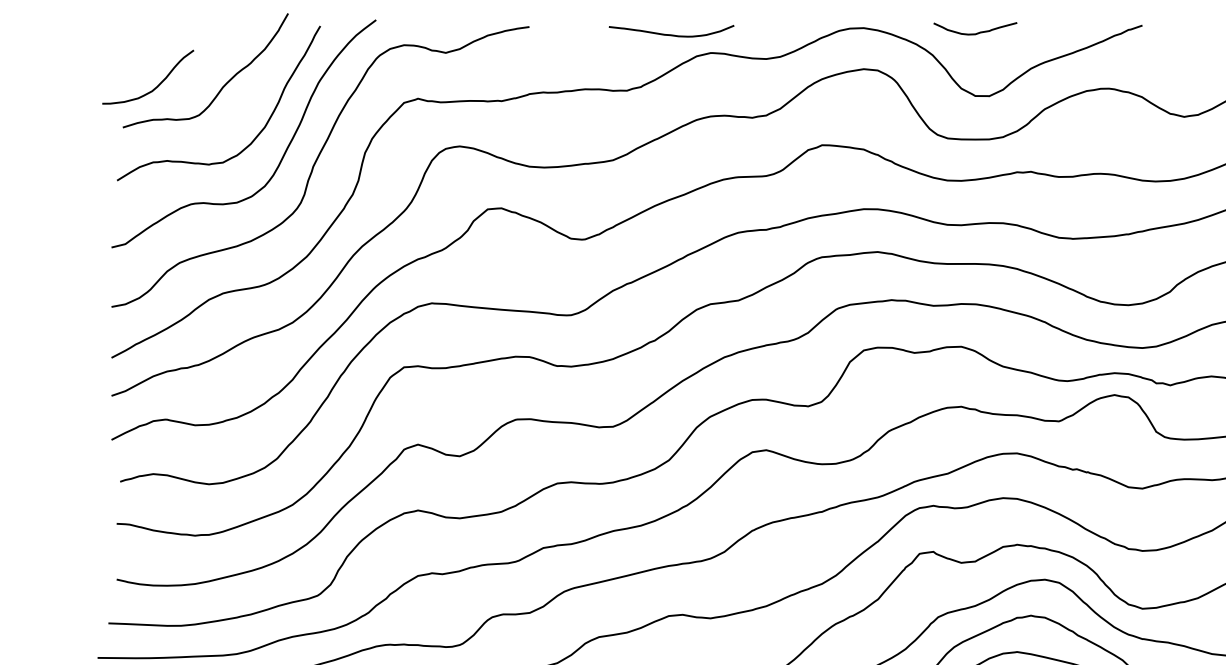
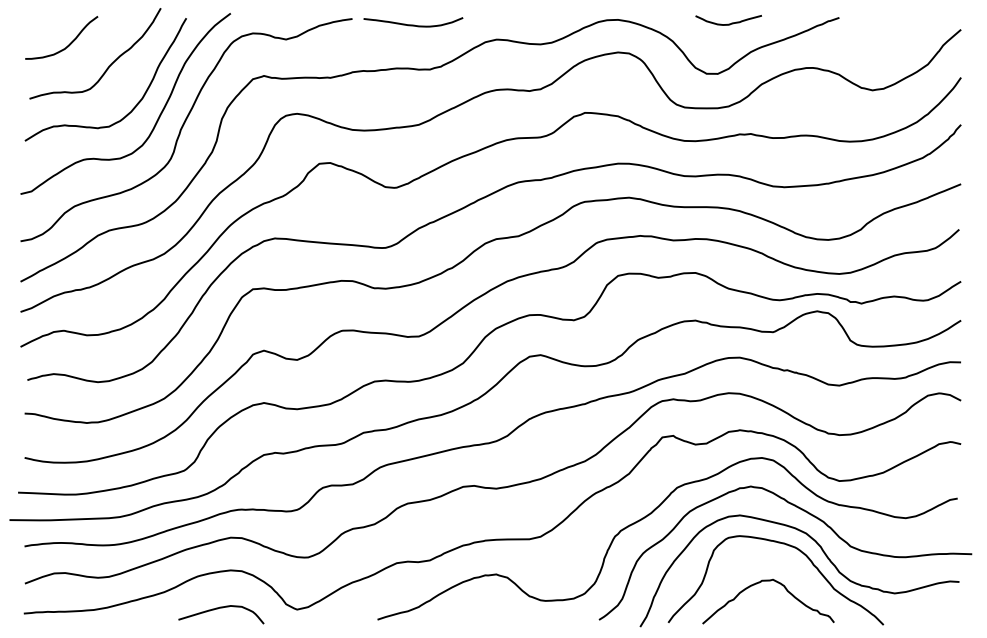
curve: (975, 32) -> (728, 23), moved
curve: (671, 33) -> (413, 24), moved
curve: (156, 85) -> (68, 44), moved

